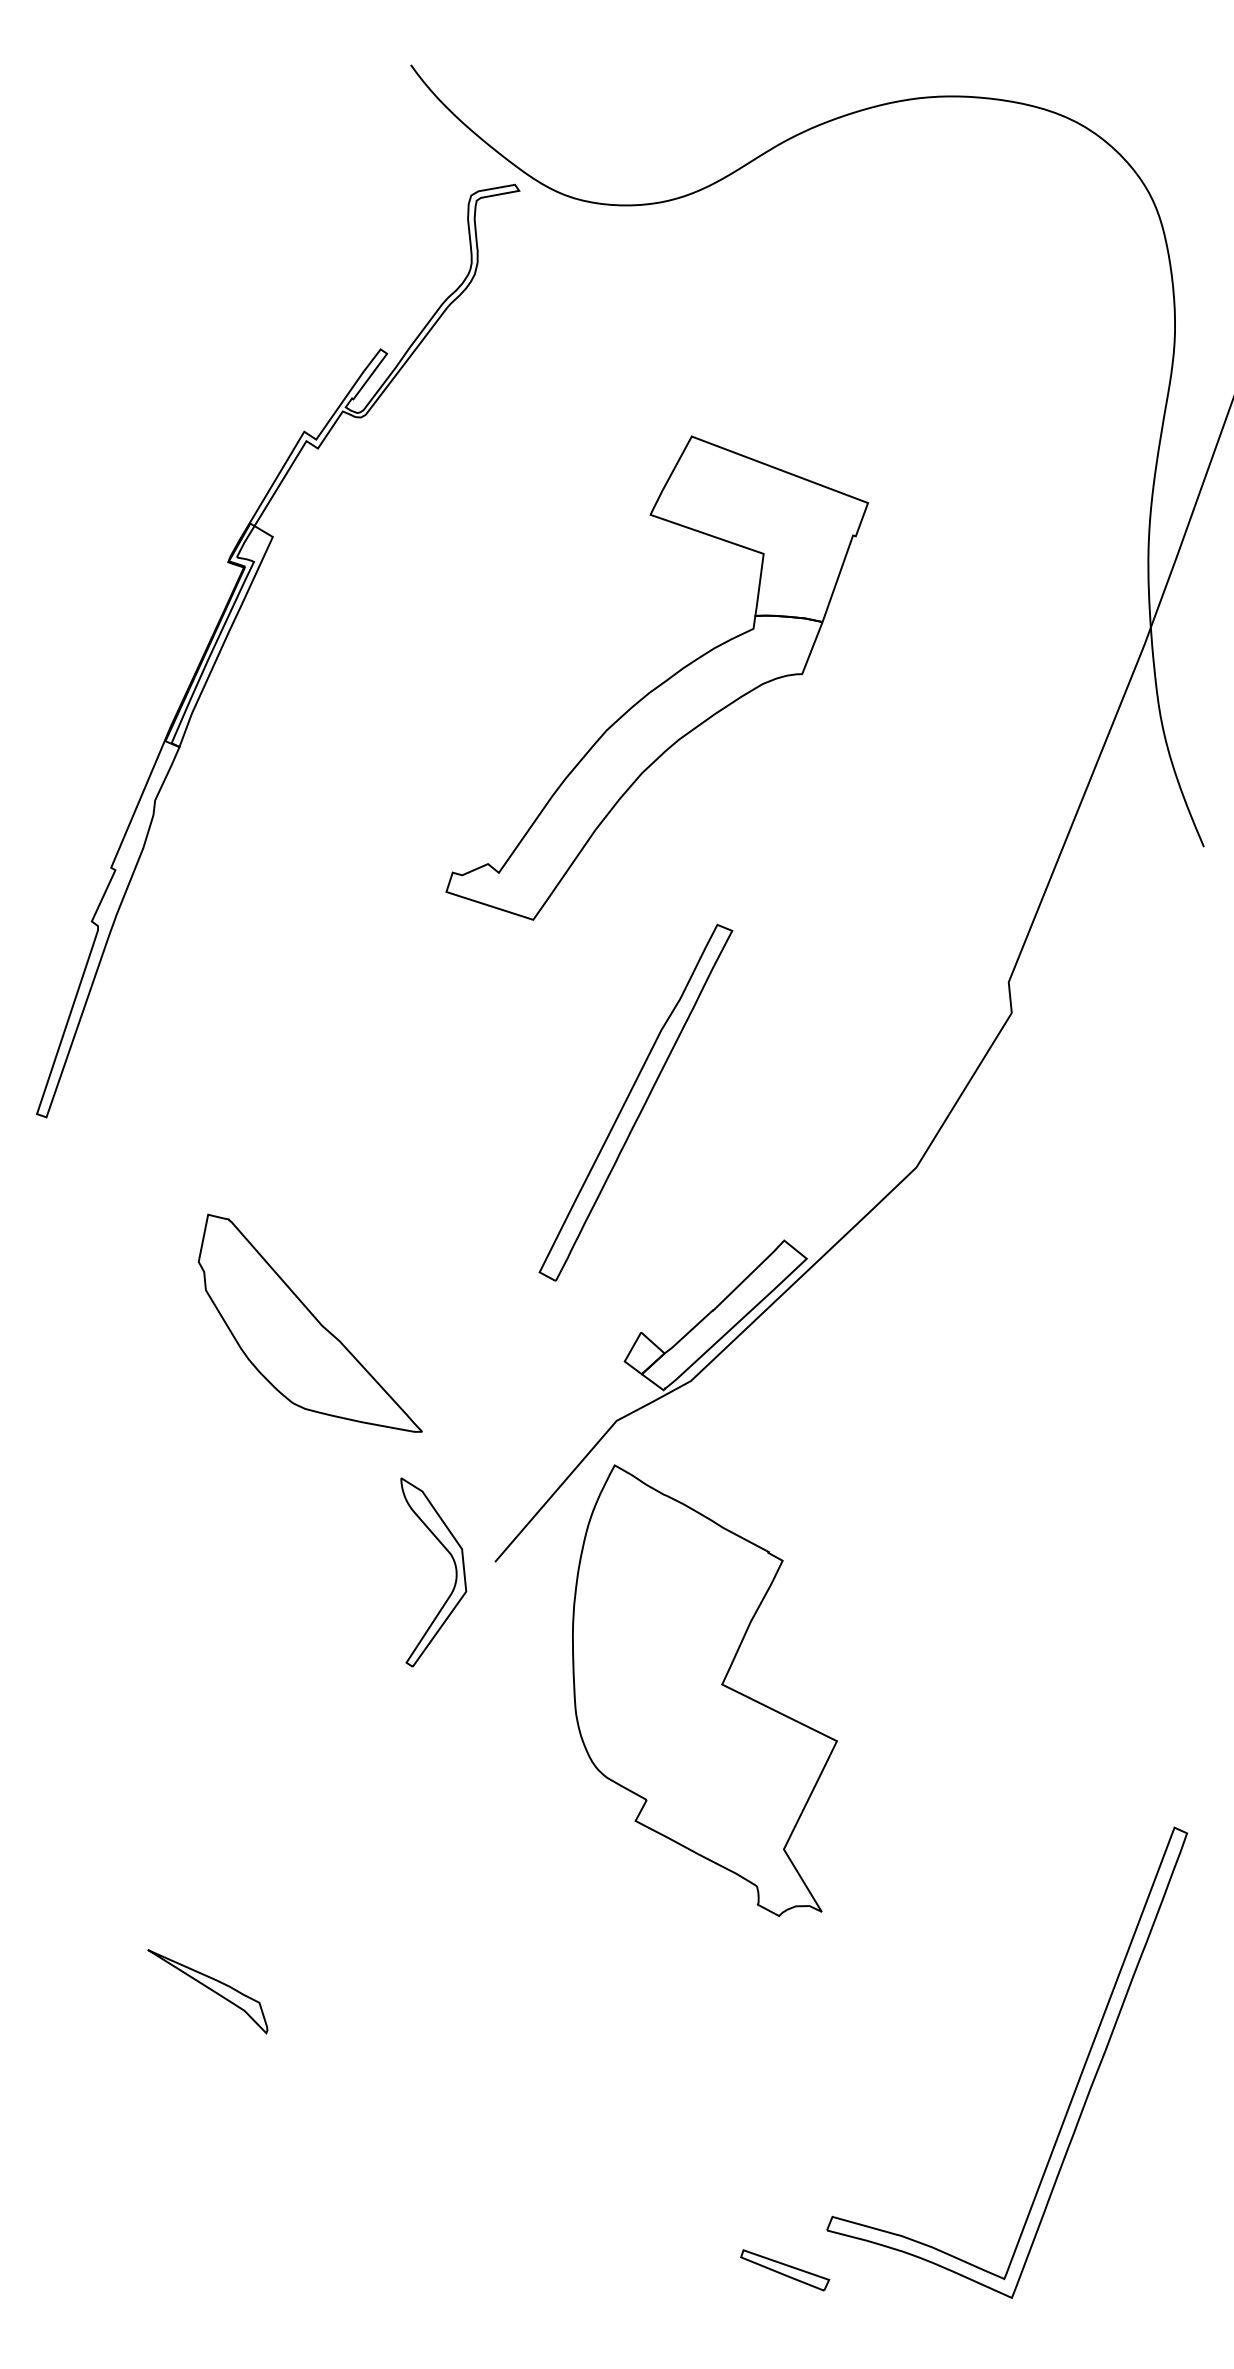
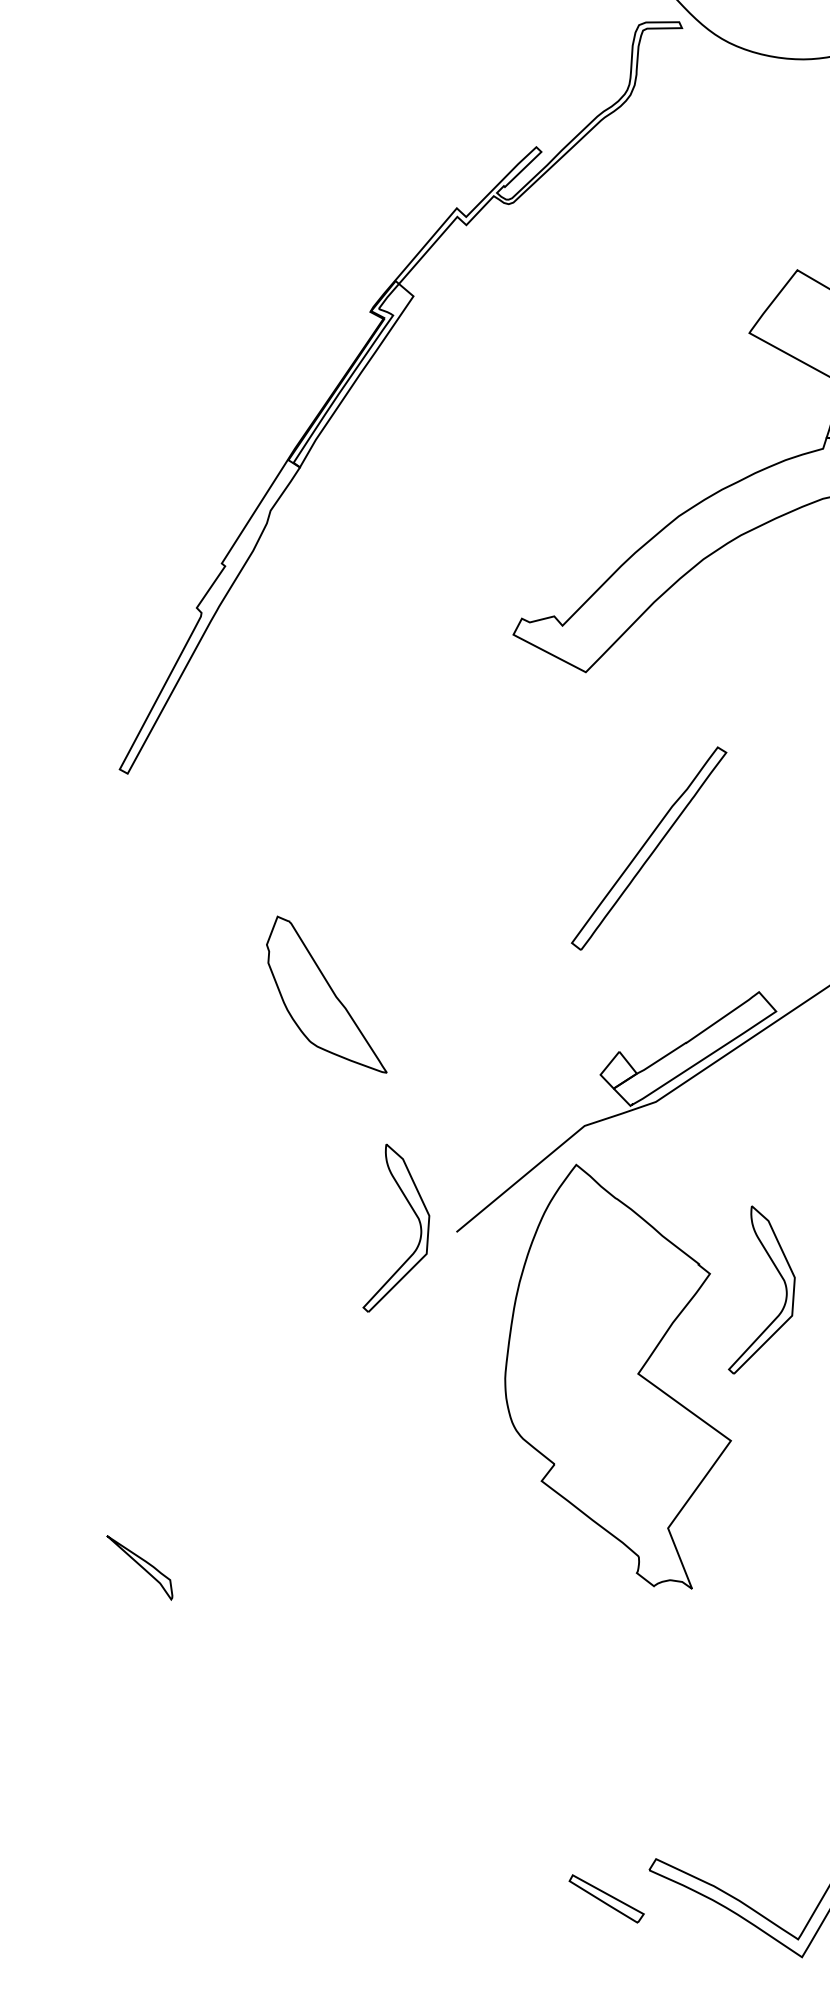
part: (635, 1102) -> (648, 848), size x0.7
part: (309, 1322) -> (328, 993), size x0.7
part: (869, 1566) -> (785, 1291), added
part: (207, 1991) -> (139, 1567), size x0.7

